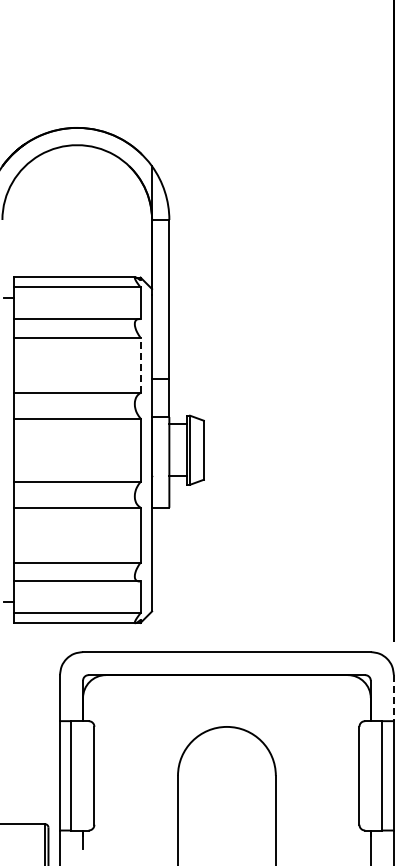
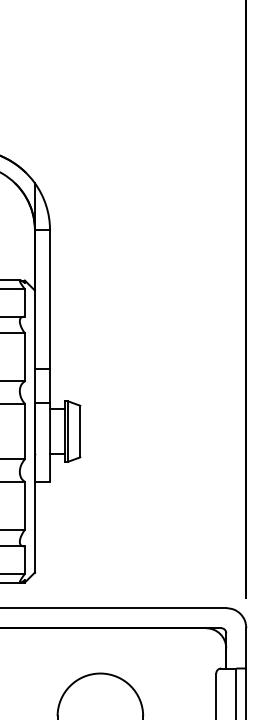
line: (140, 364) -> (24, 356), dashed -> solid
line: (393, 698) -> (246, 648), dashed -> solid

